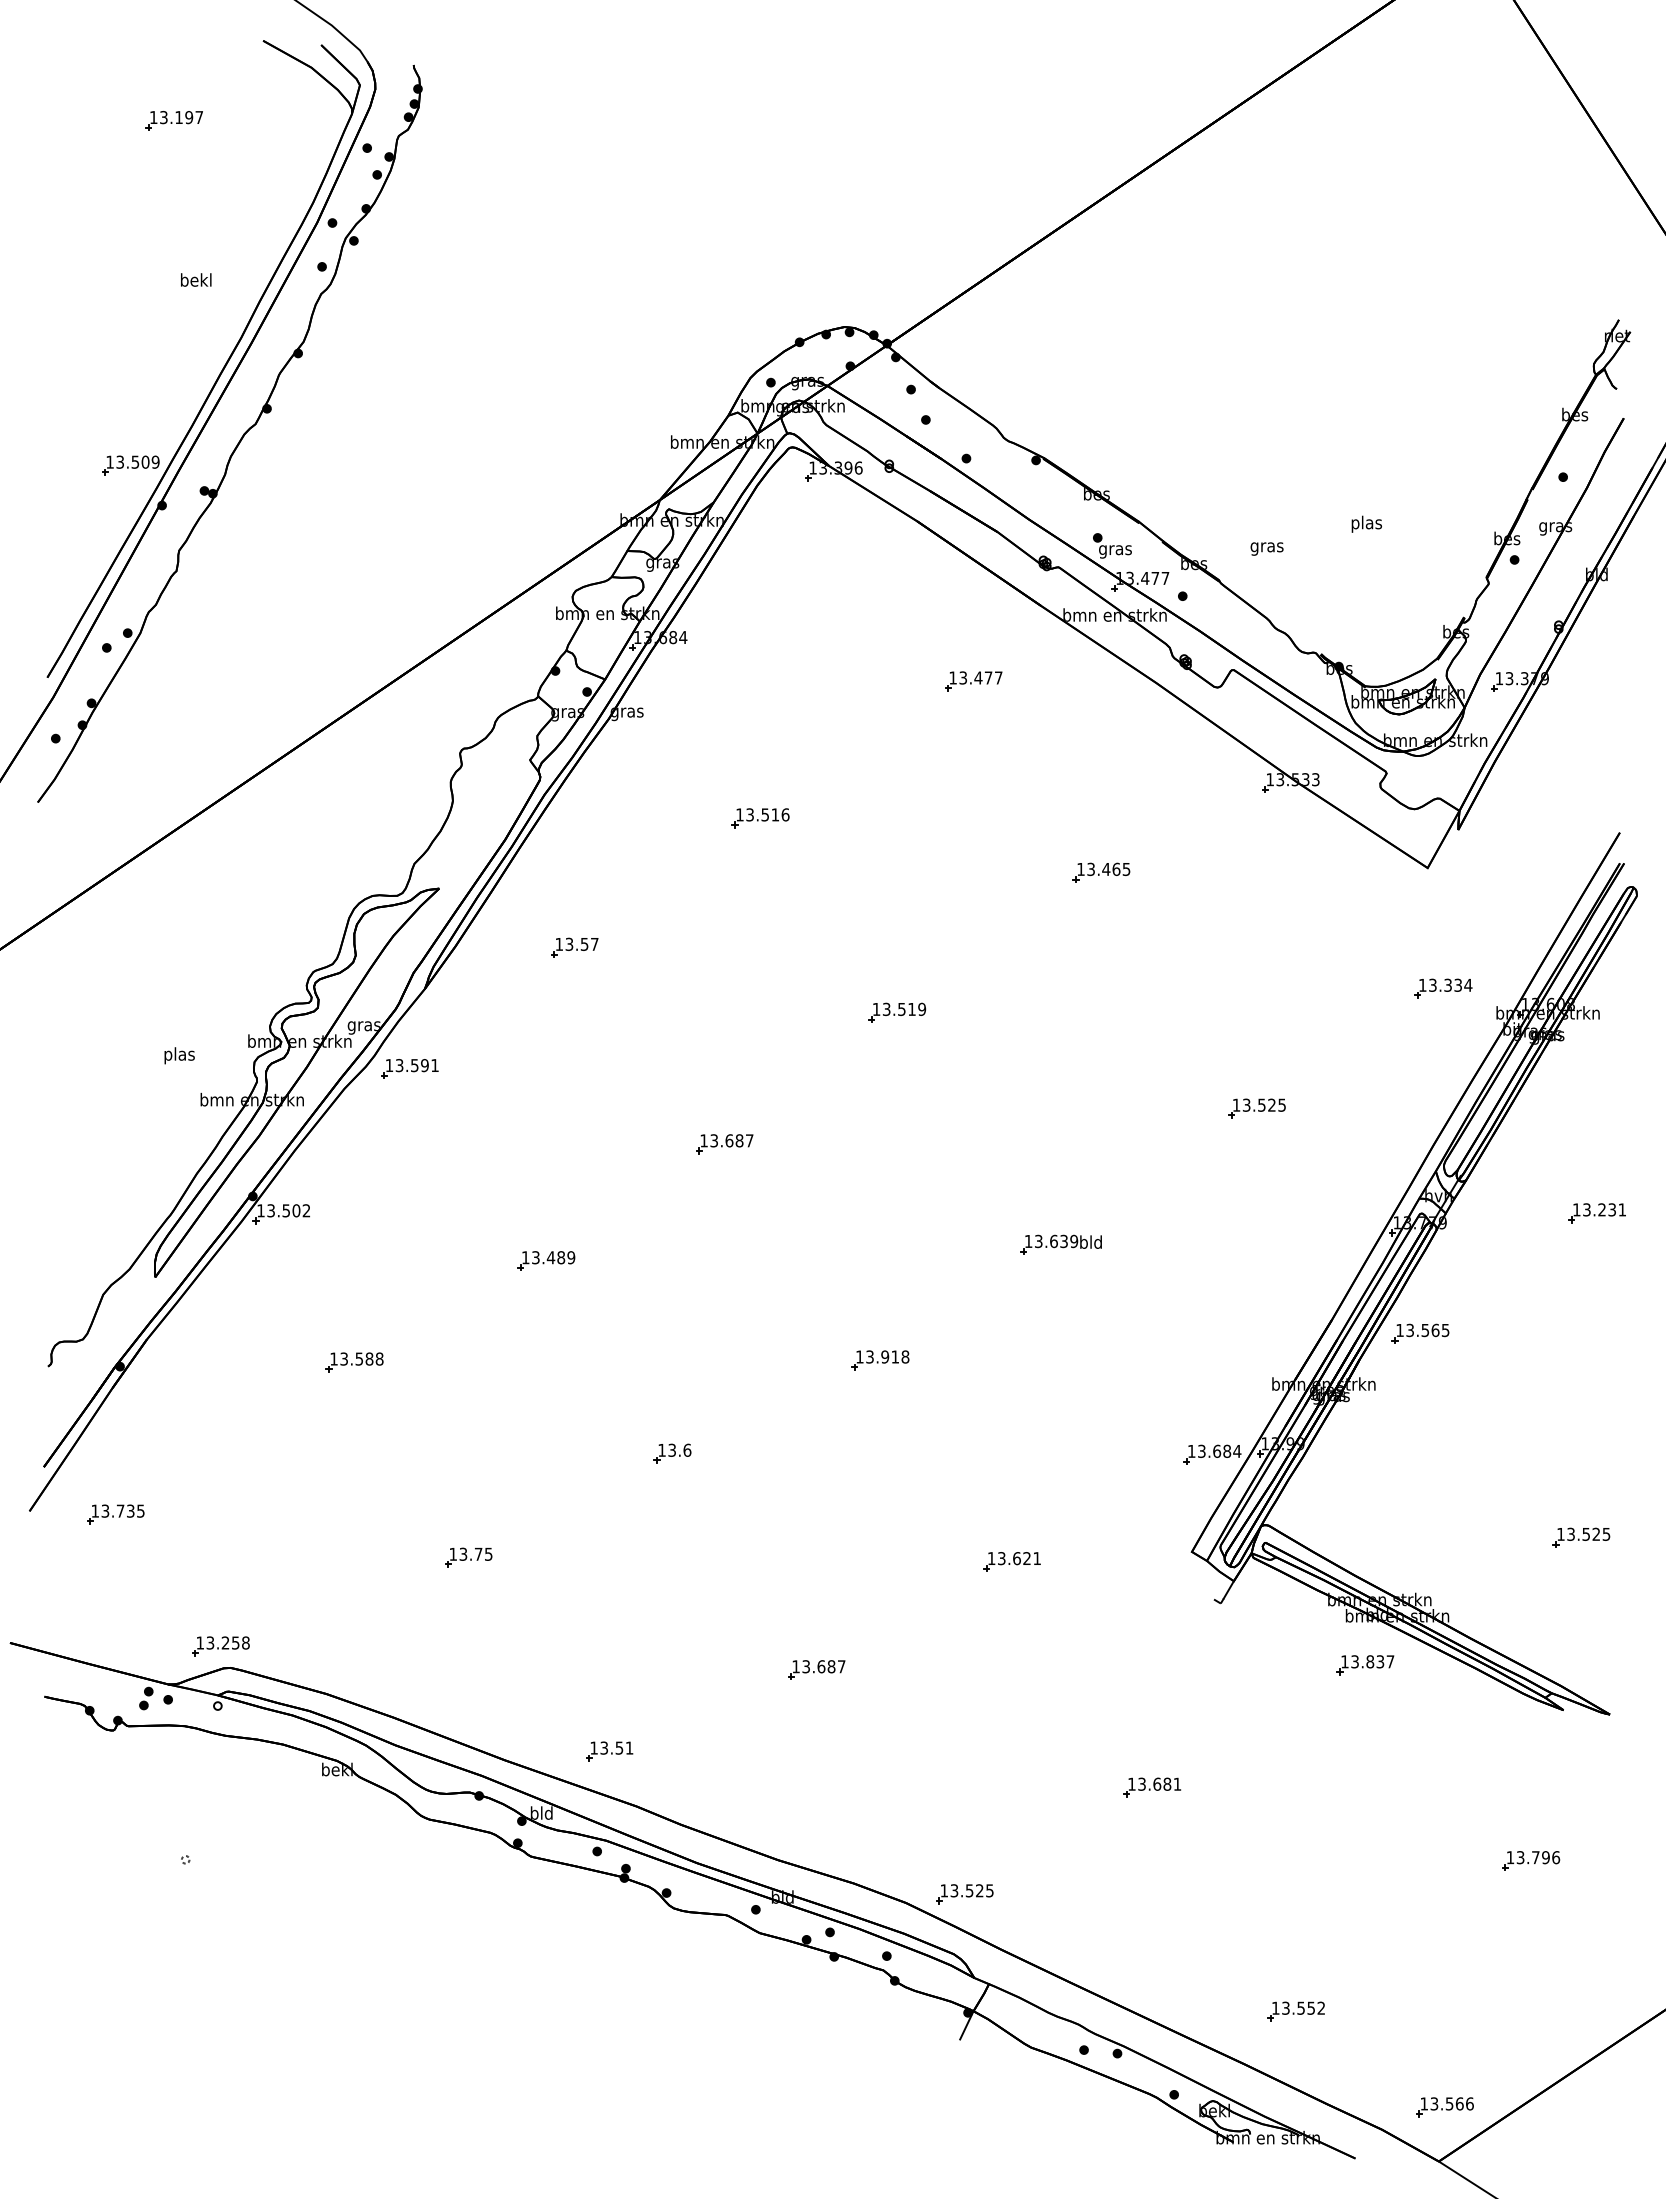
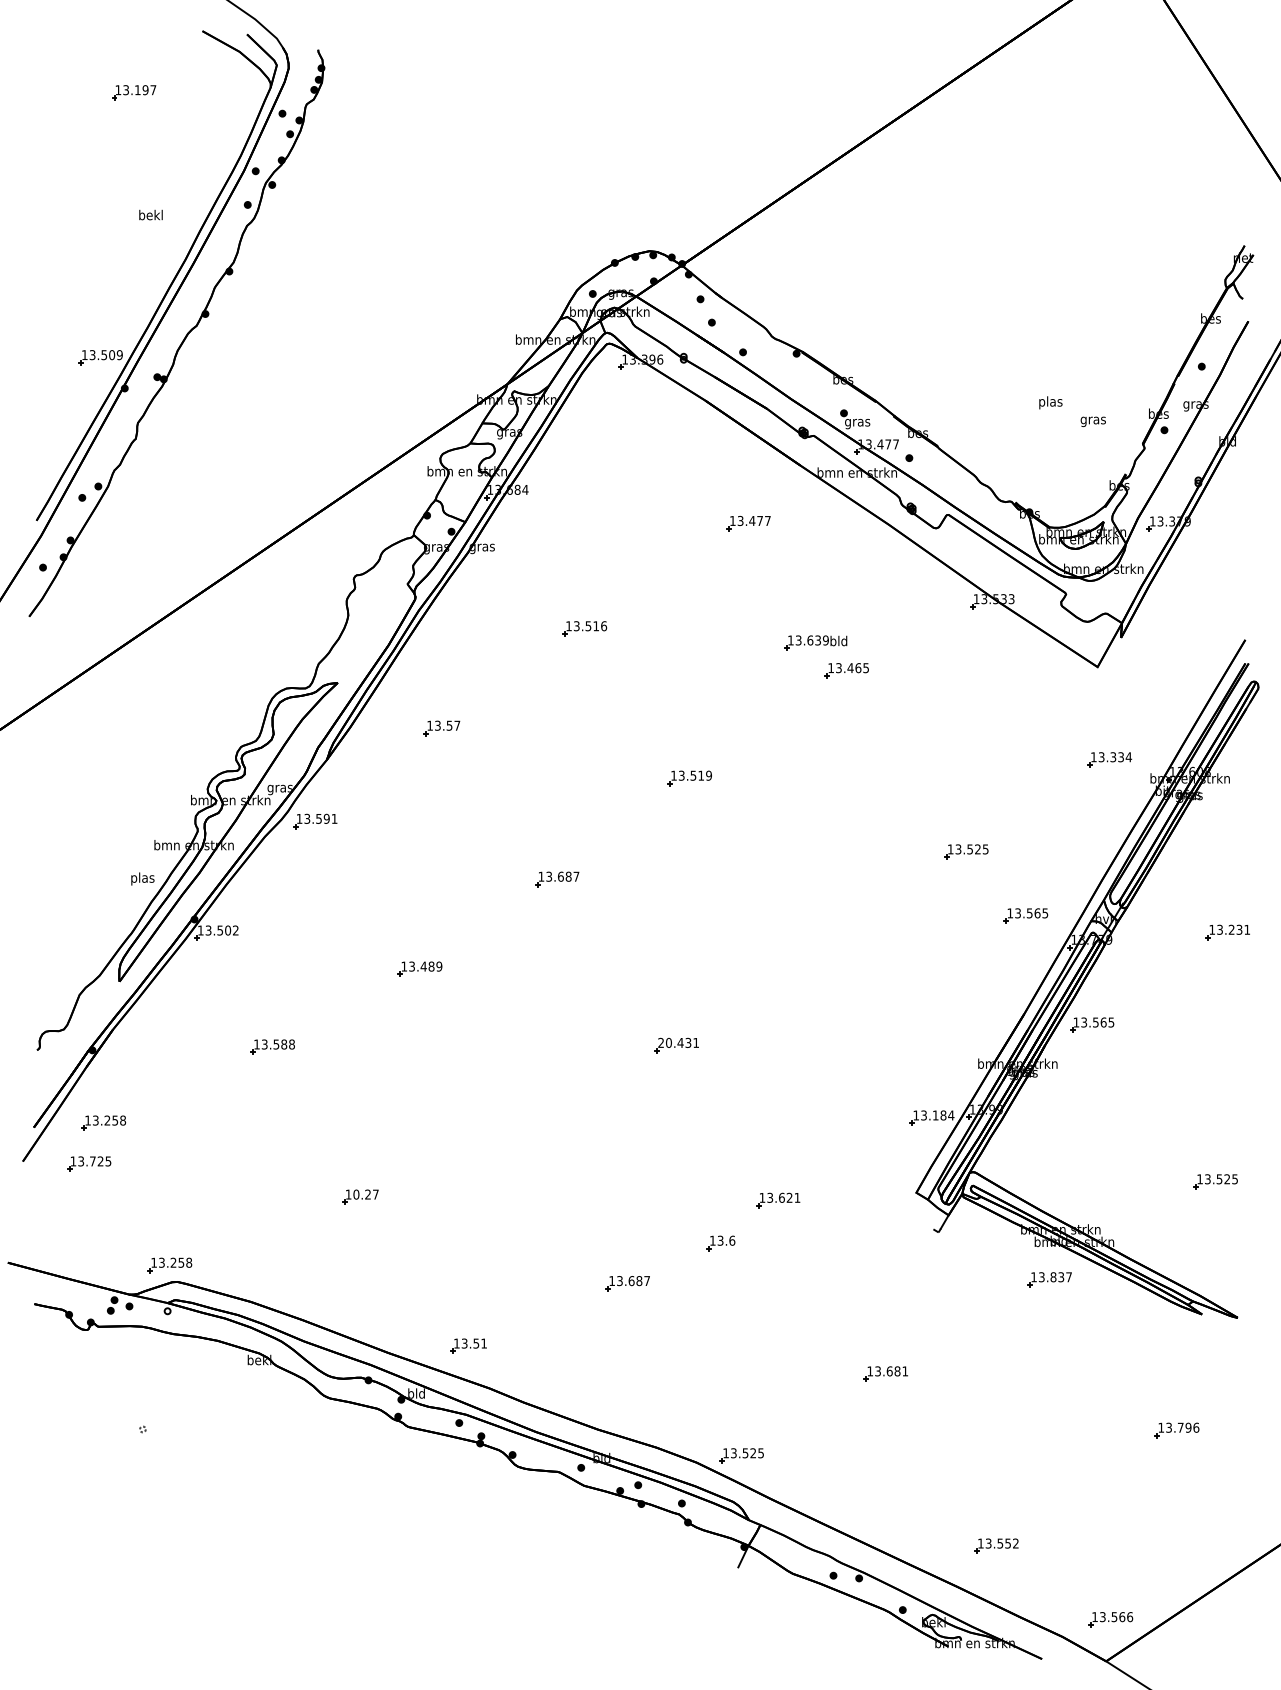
text: (1266, 548) -> (1092, 421), moved
text: (179, 1055) -> (142, 878), moved
part: (1334, 1191) -> (1026, 915), added
part: (1060, 1244) -> (815, 642), moved
text: (882, 1356) -> (678, 1042), 13.918 -> 20.431
text: (1217, 1450) -> (936, 1114), 13.684 -> 13.184
part: (672, 1453) -> (720, 1243), moved
part: (134, 1461) -> (103, 1123), added
text: (130, 1511) -> (100, 1161), 13.735 -> 13.725
text: (475, 1553) -> (365, 1193), 13.75 -> 10.27

